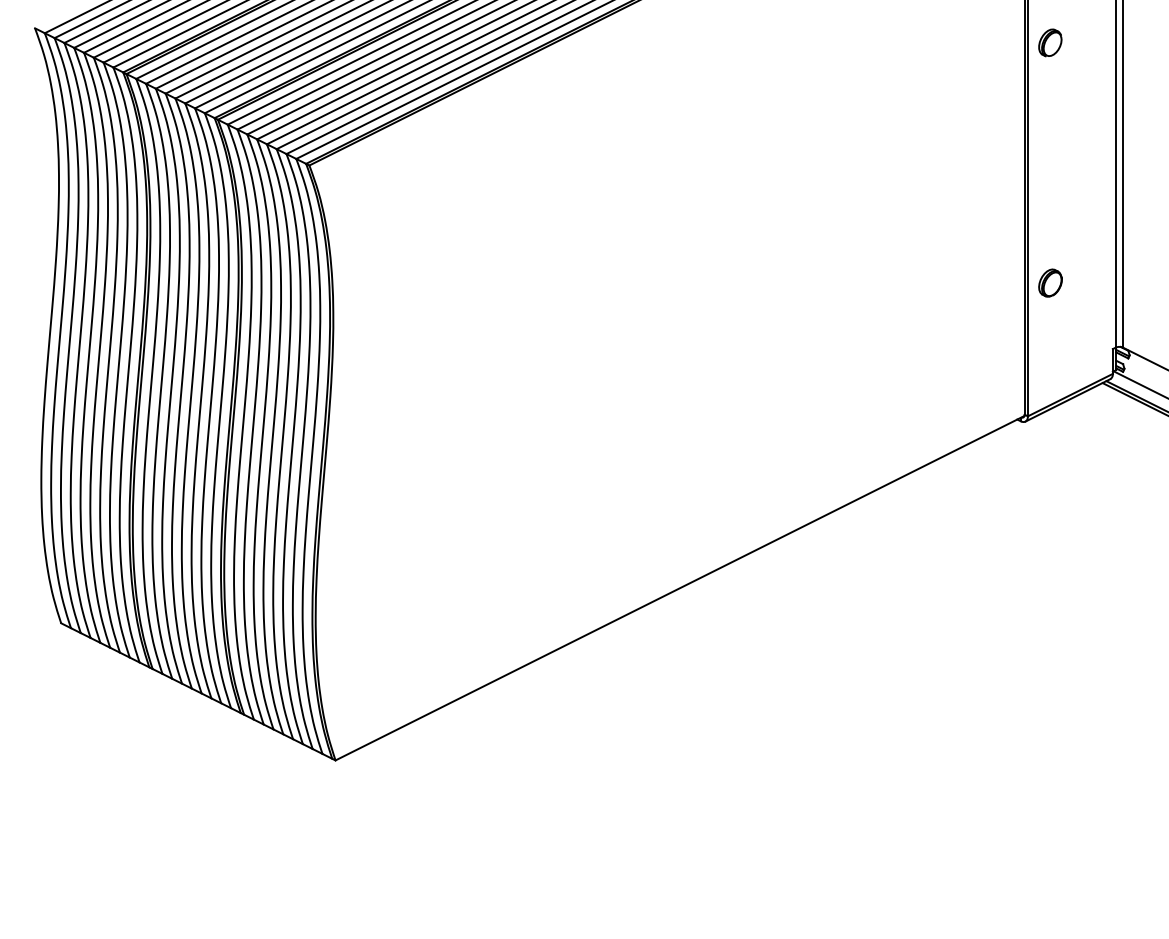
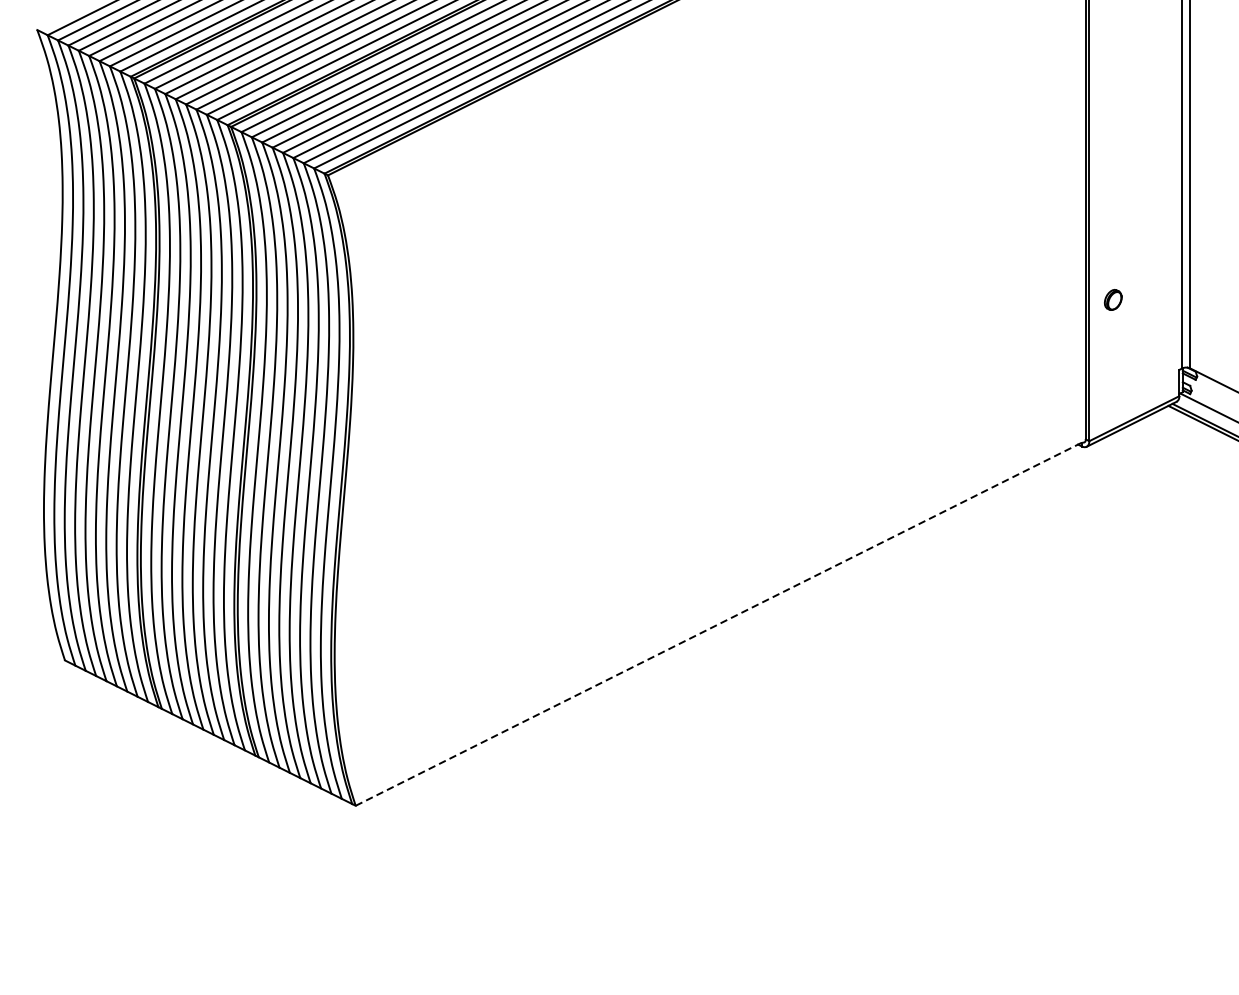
part: (1050, 42) -> (1113, 45), removed
part: (1050, 282) -> (1113, 299), size x0.7
line: (680, 587) -> (721, 622), solid -> dashed

